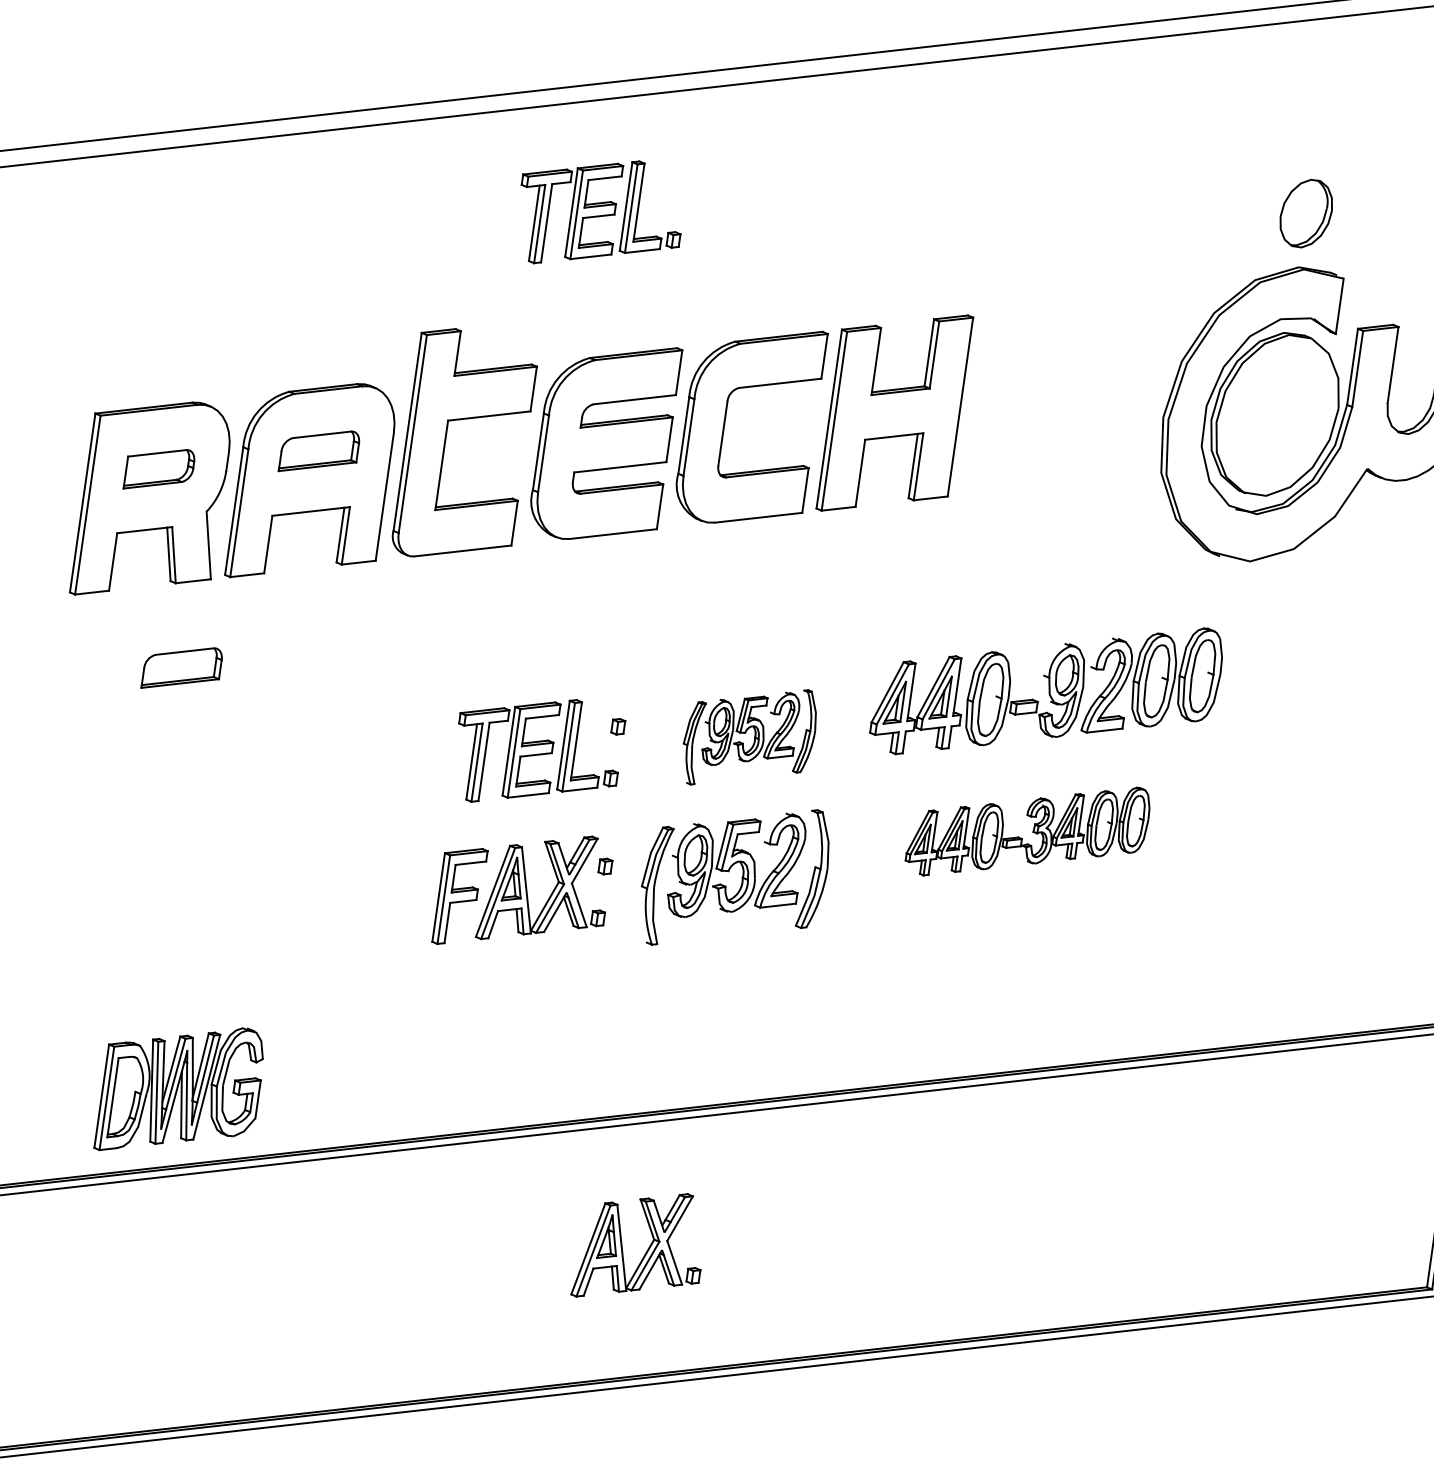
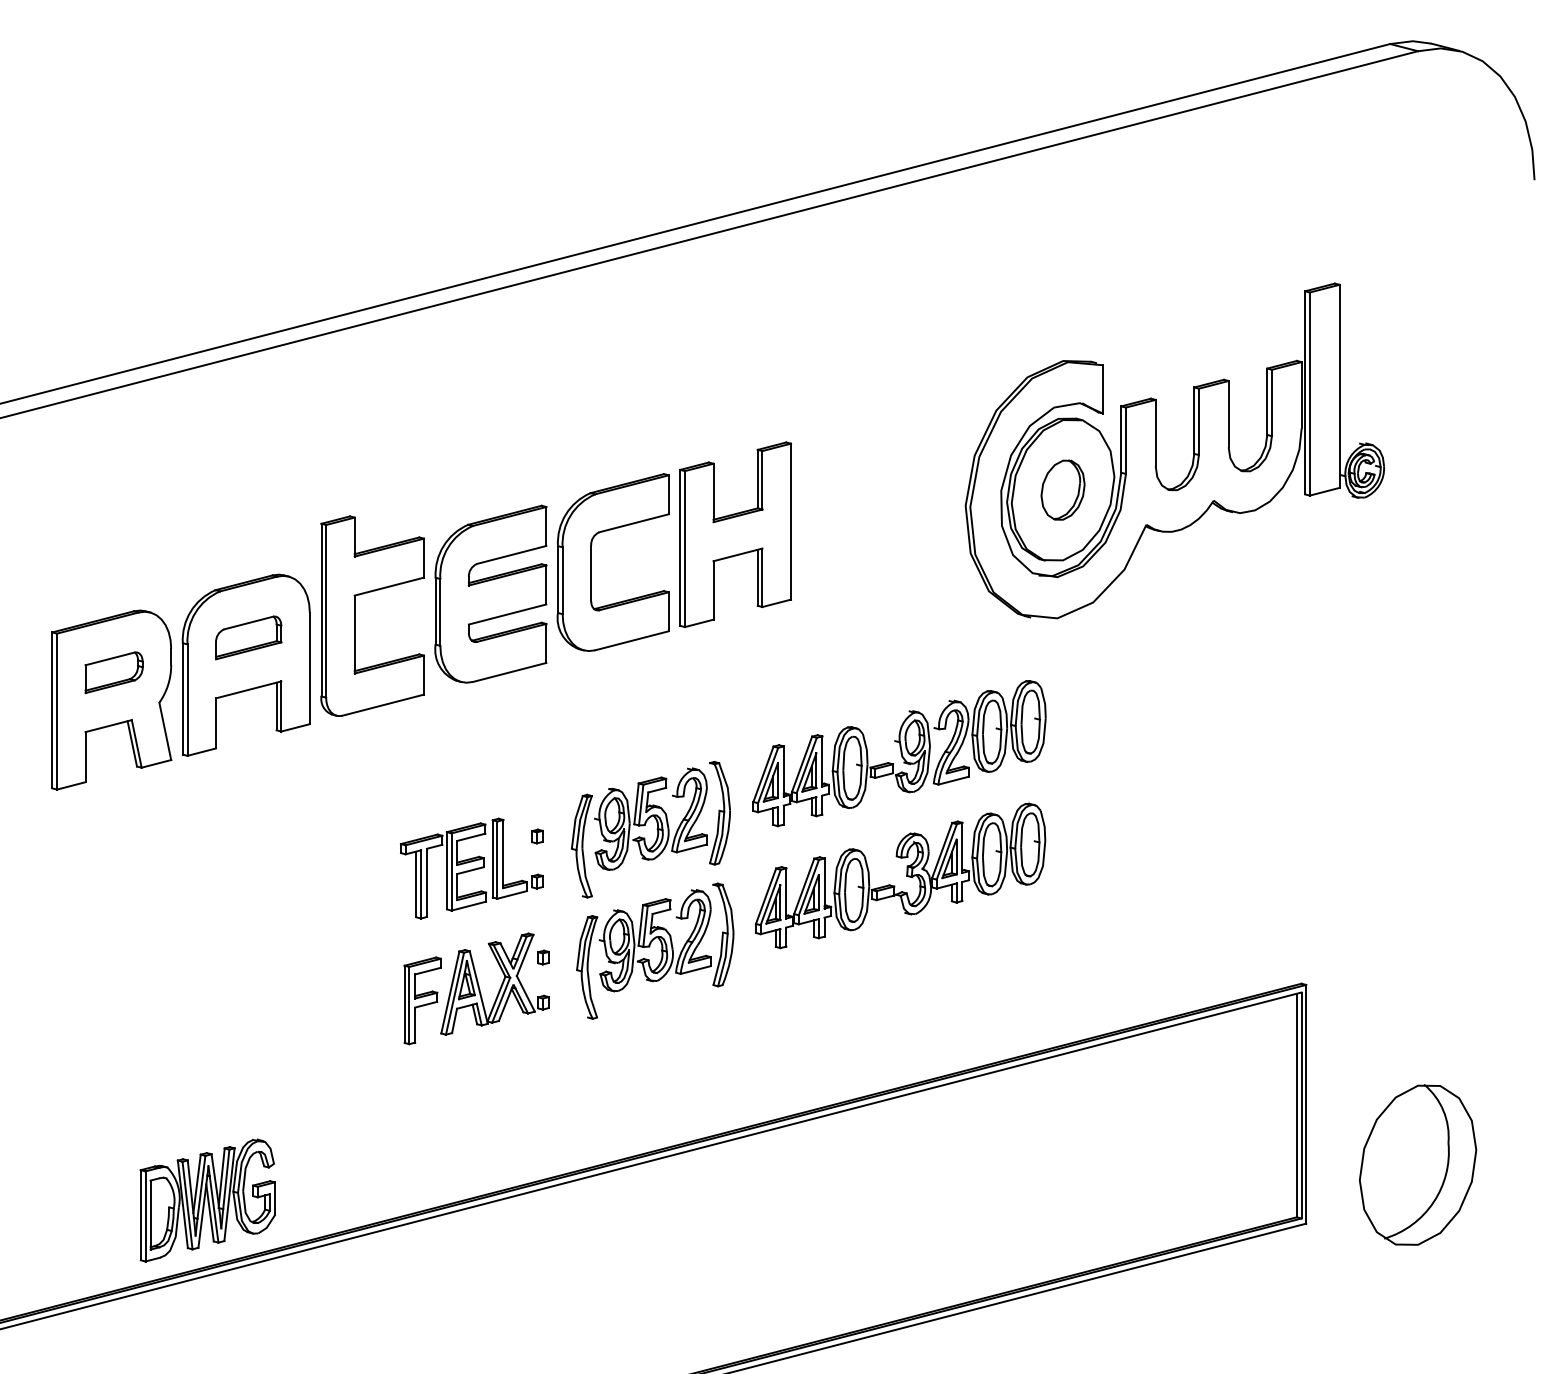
part: (1305, 212) -> (1062, 489), moved
part: (600, 214) -> (459, 400), removed
part: (182, 668) -> (157, 839), removed
part: (749, 737) -> (650, 829), size x1.43
part: (1028, 830) -> (900, 875), size x1.43
part: (646, 1250) -> (625, 1280), removed

